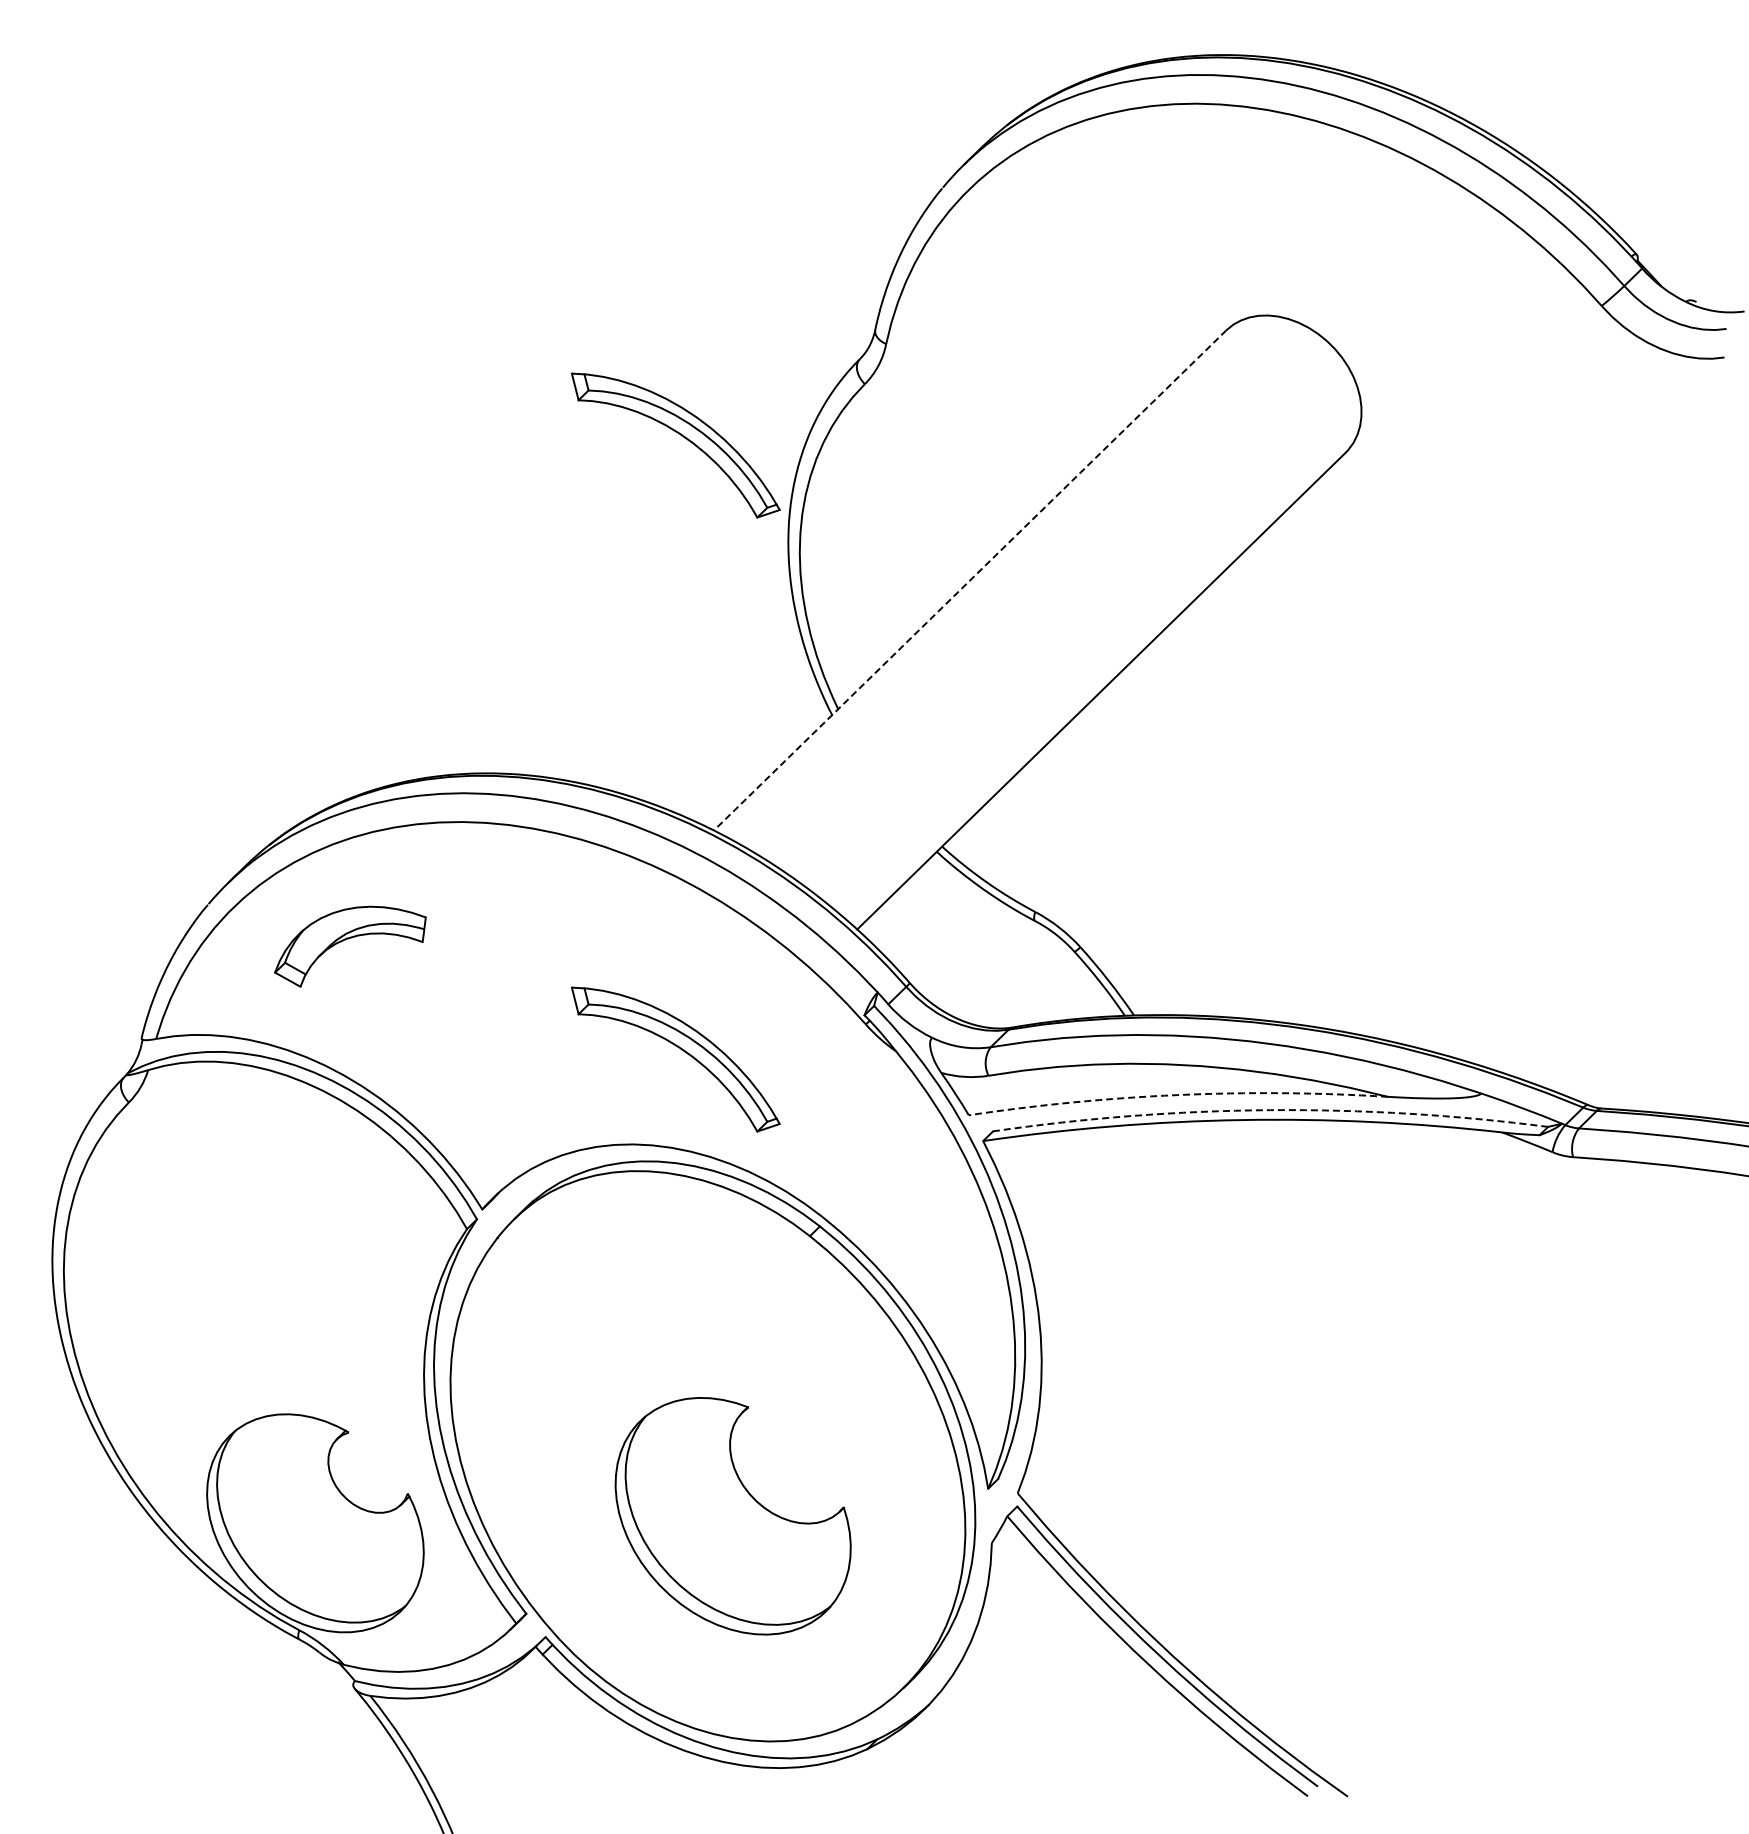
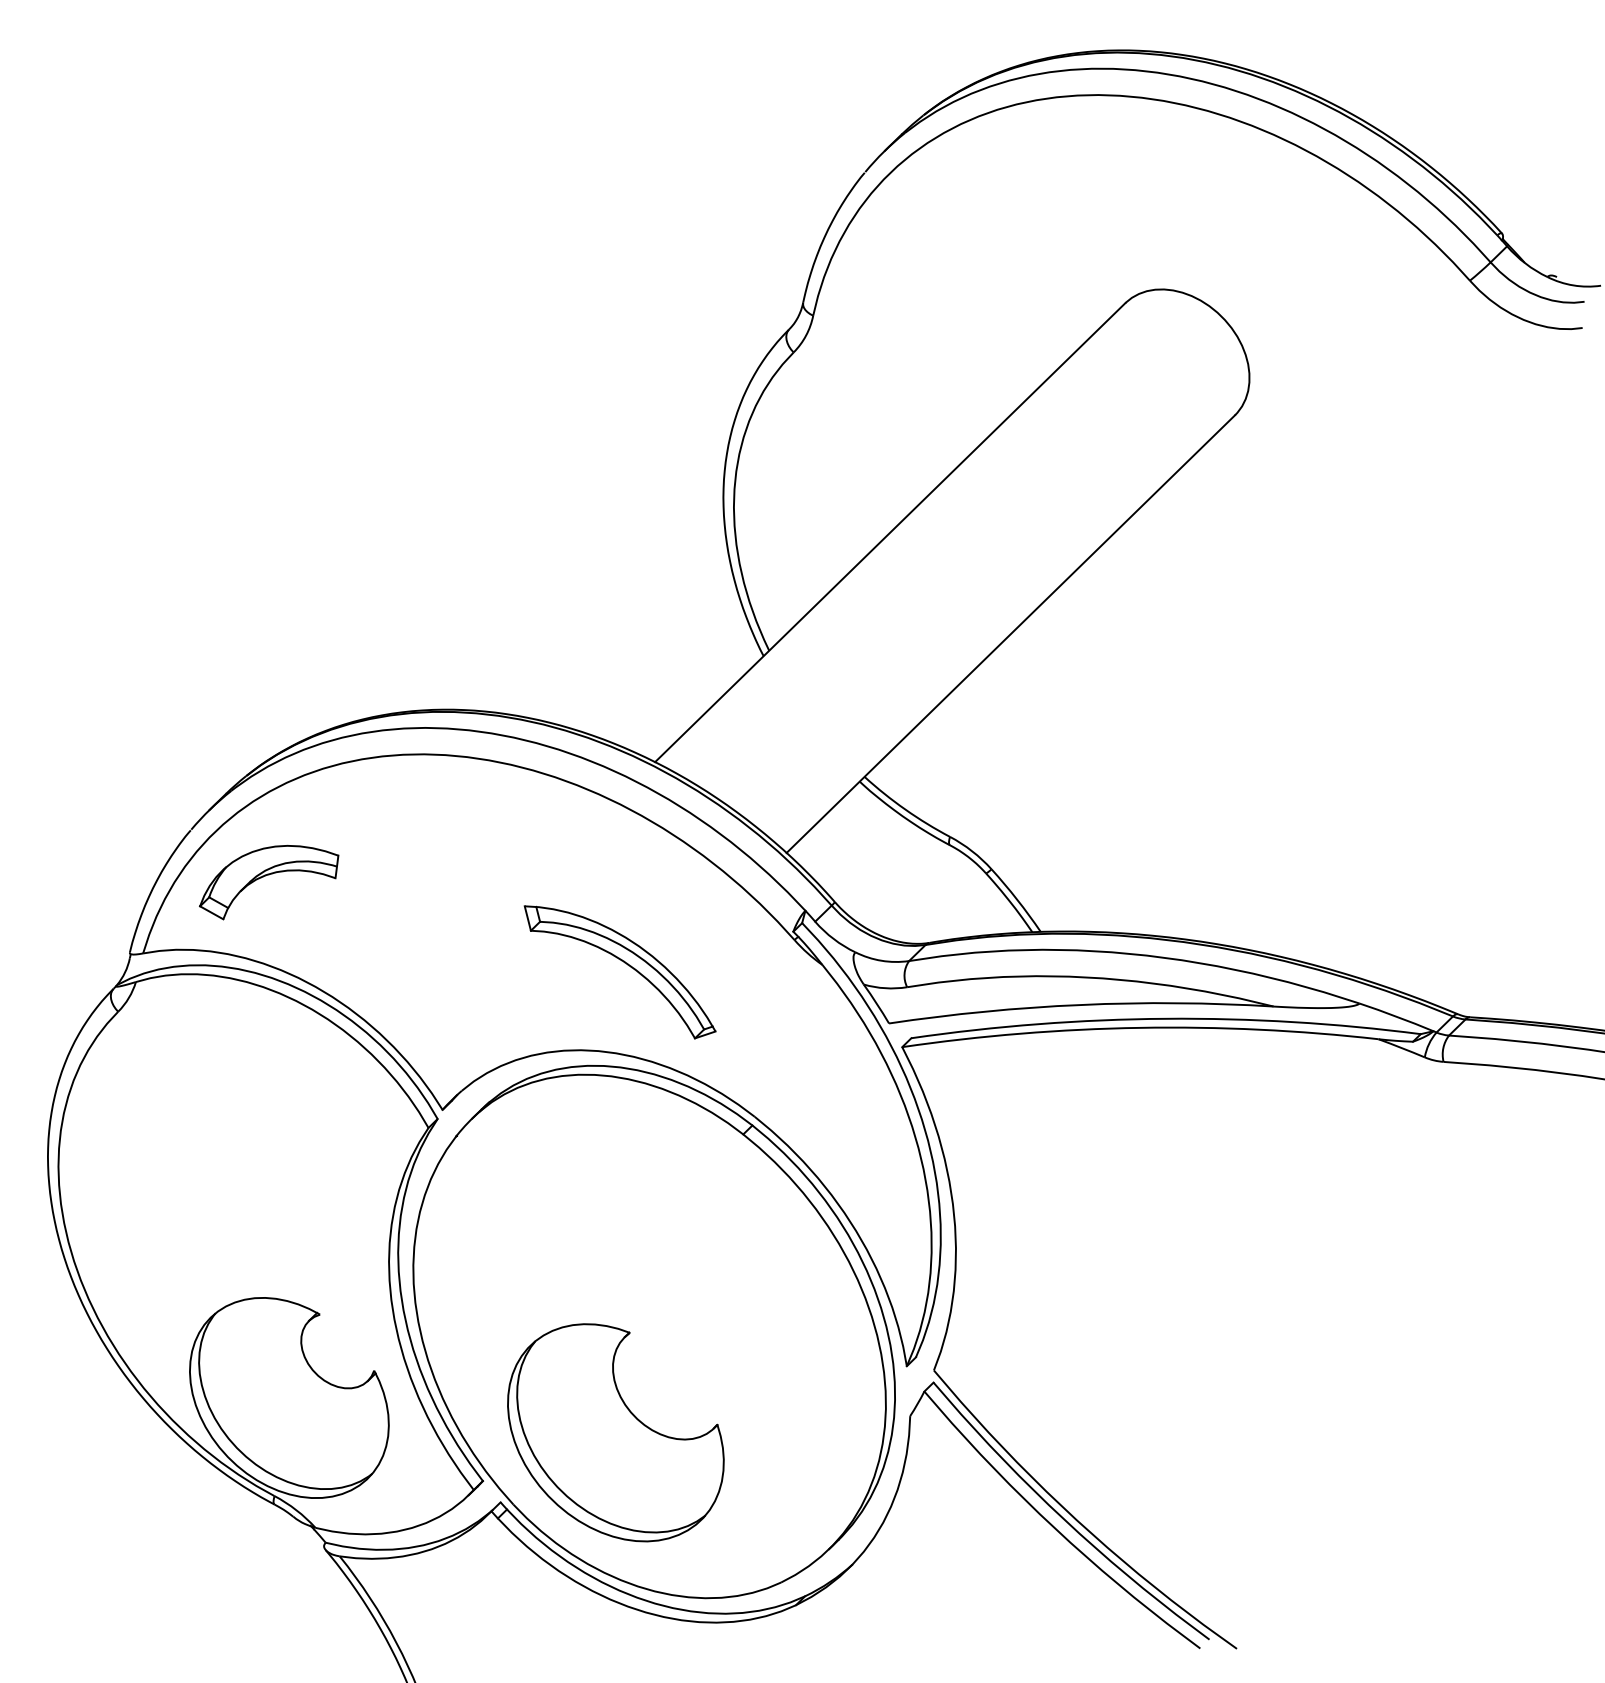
part: (681, 436) -> (625, 400), removed
line: (969, 580) -> (889, 532), dashed -> solid
part: (348, 939) -> (267, 875), moved
arc: (1177, 1095) -> (1080, 1005), dashed -> solid
arc: (1270, 1110) -> (1165, 1019), dashed -> solid
part: (732, 1516) -> (615, 1433), moved

